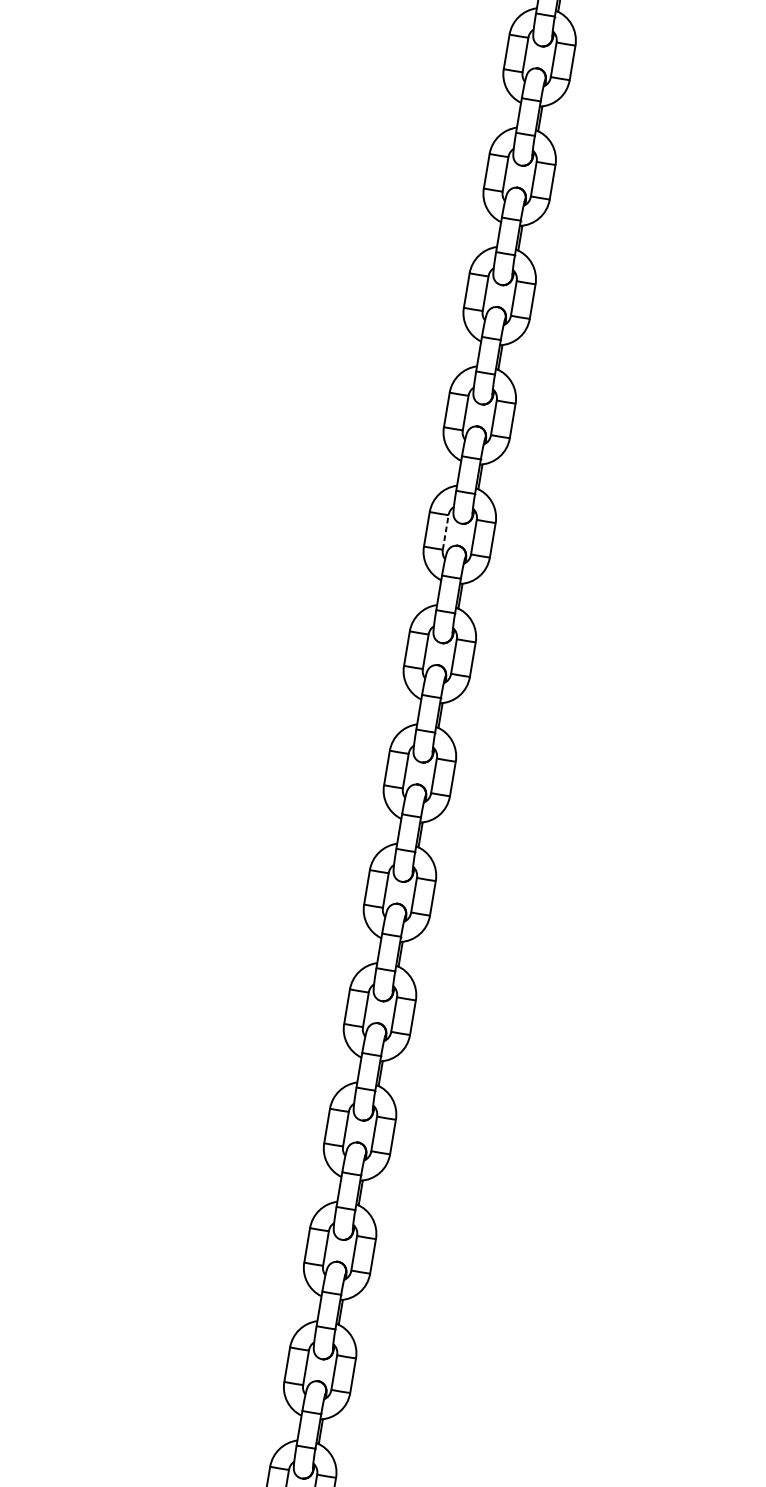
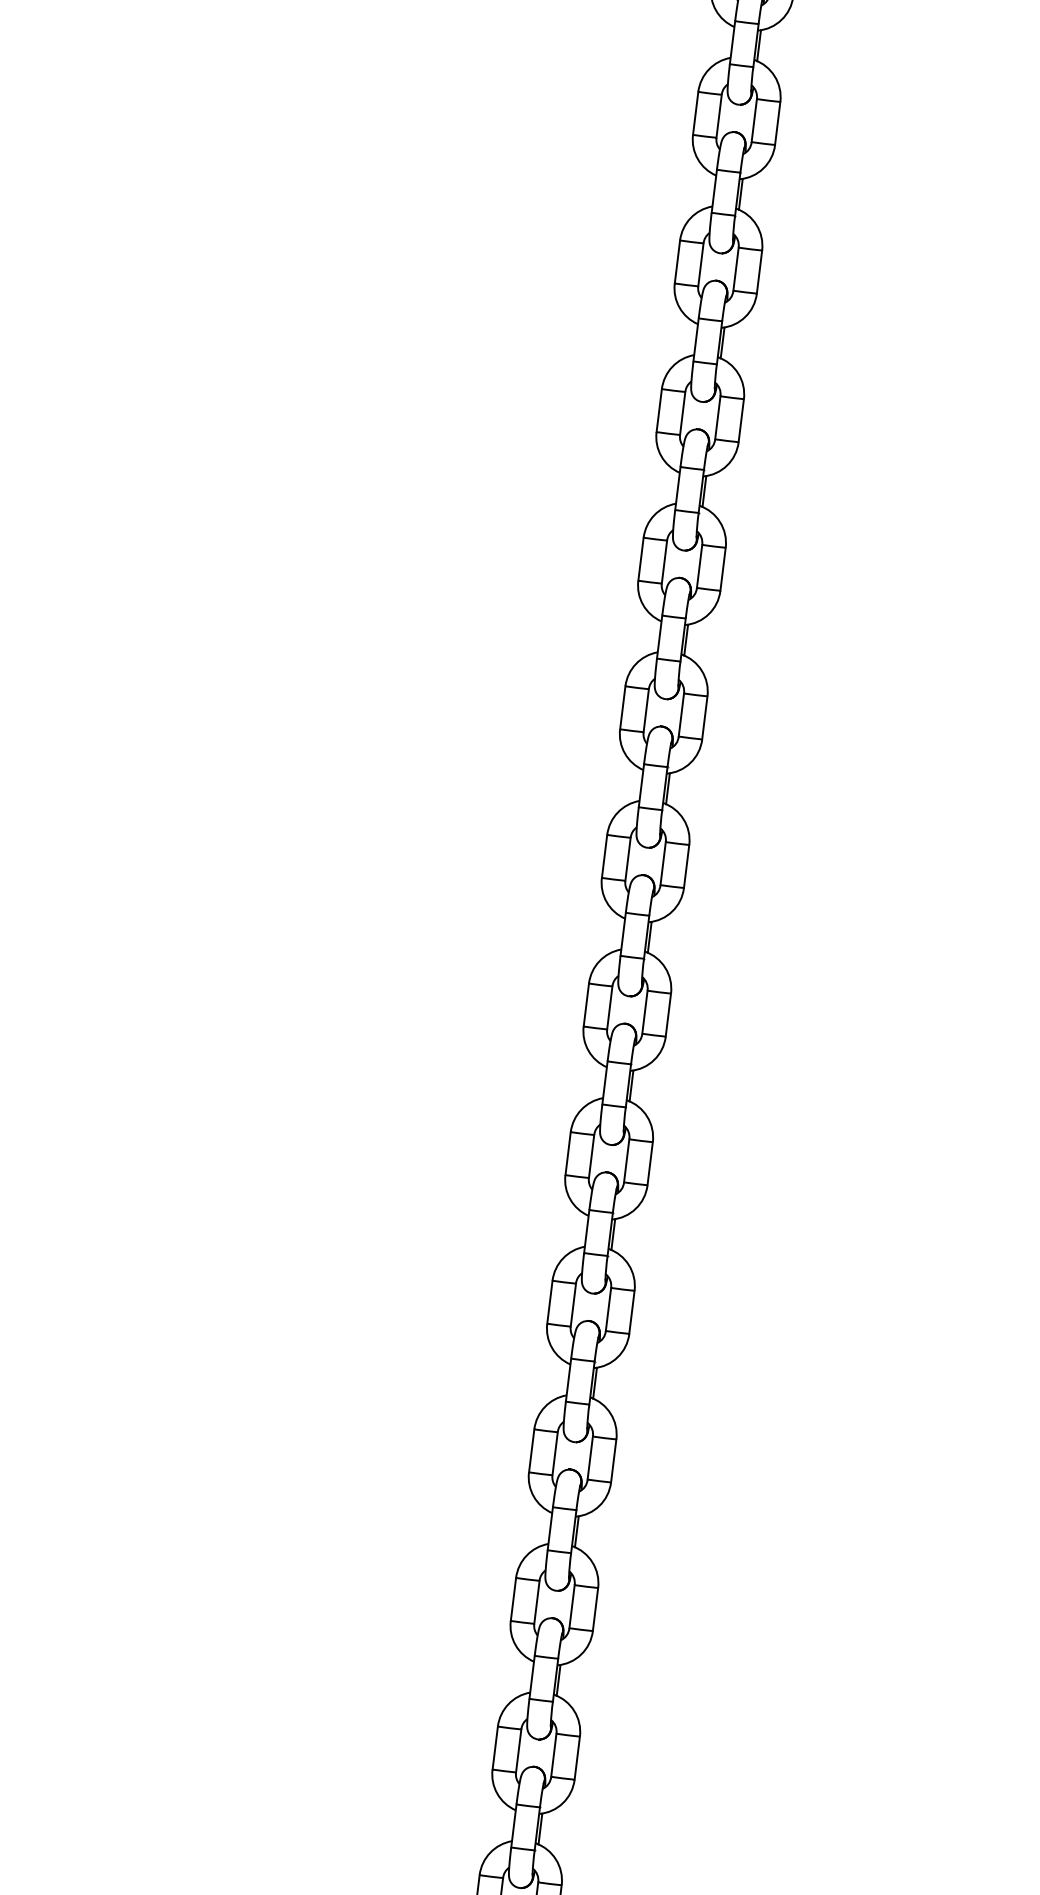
line: (445, 532) -> (664, 562), dashed -> solid

